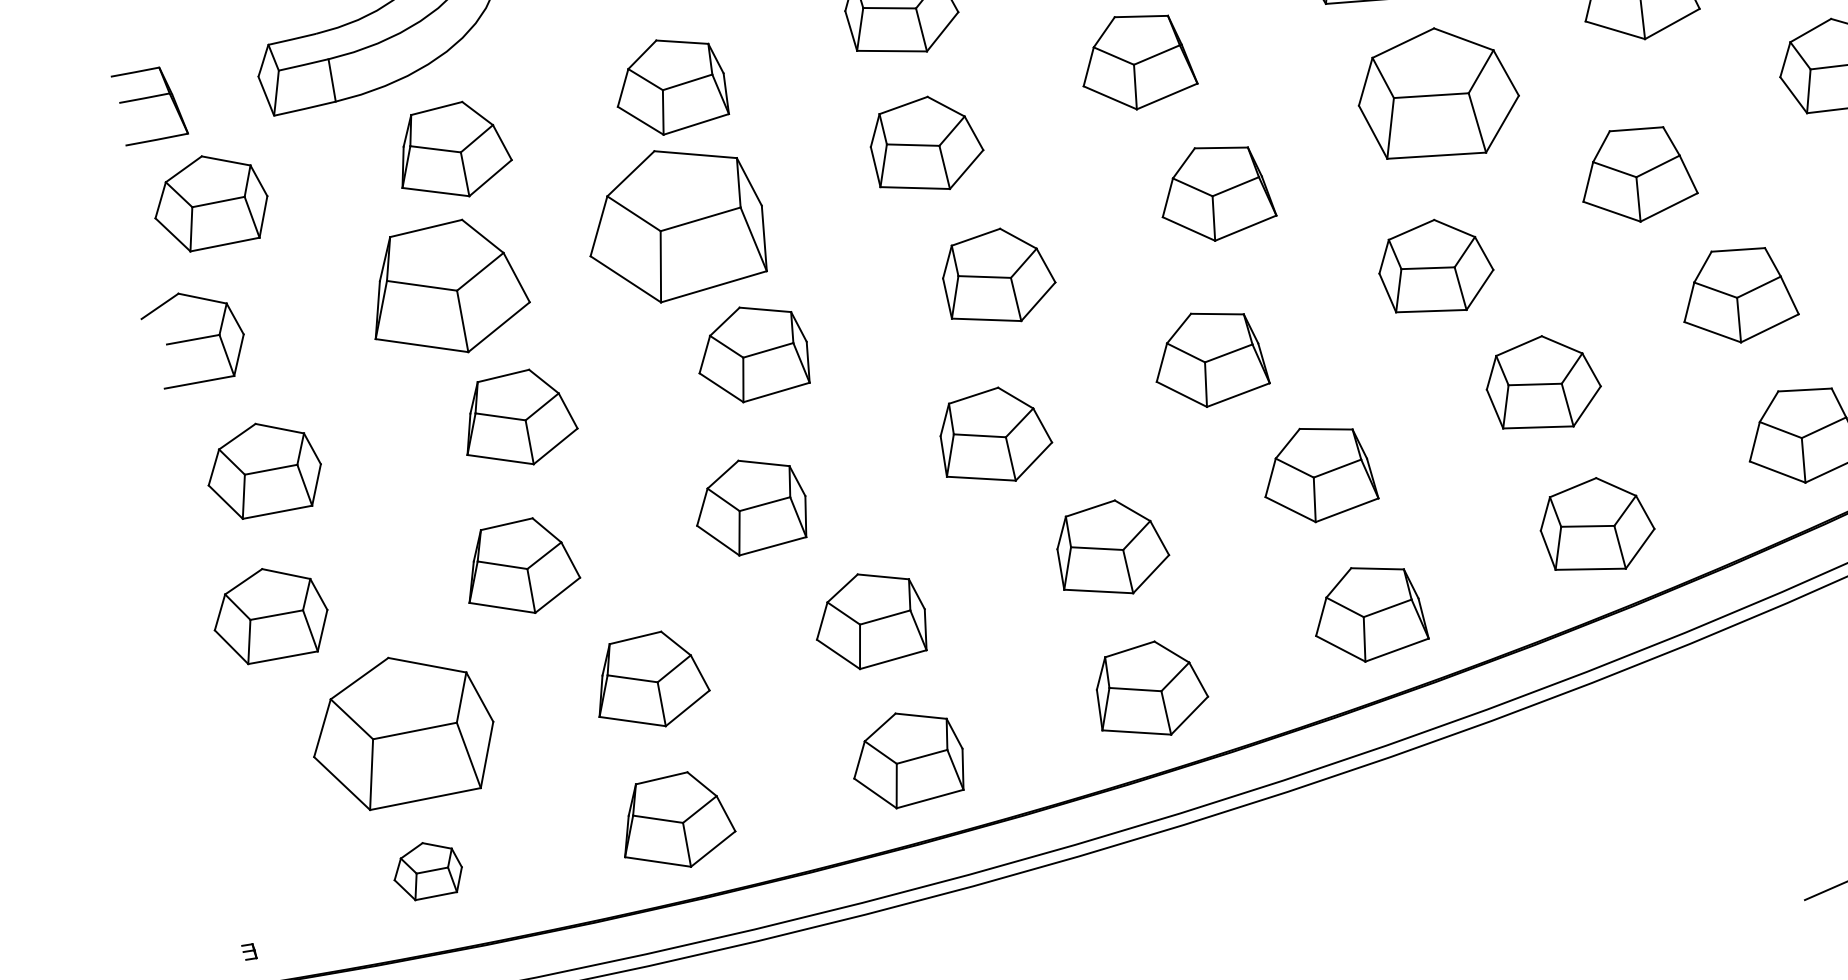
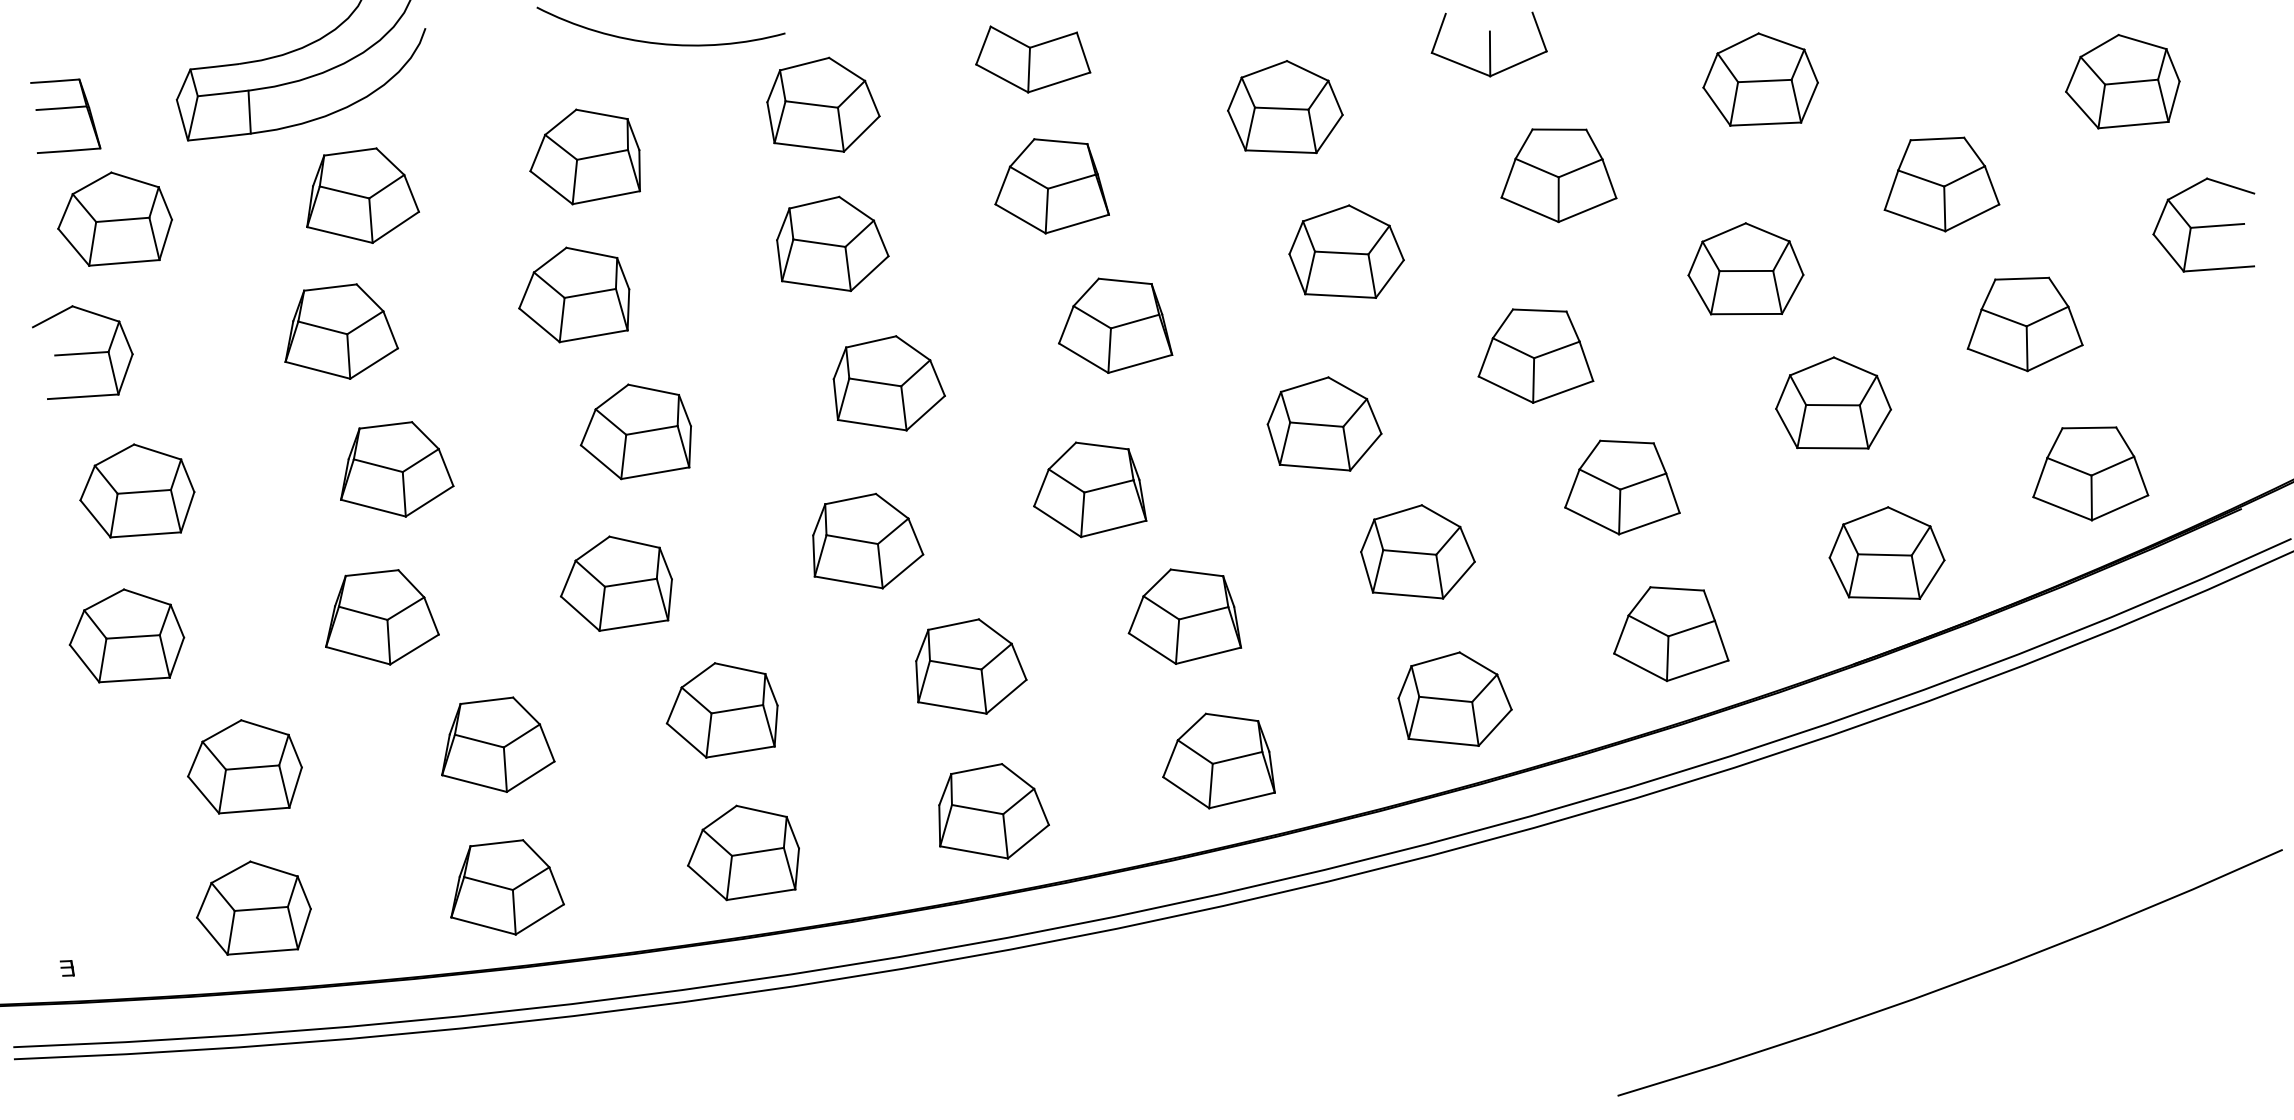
part: (1437, 92) -> (1346, 251), size x0.71
part: (675, 224) -> (574, 294), size x0.62
part: (448, 287) -> (341, 331), size x0.71
part: (402, 731) -> (244, 766), size x0.62
part: (427, 870) -> (253, 907), size x1.67

